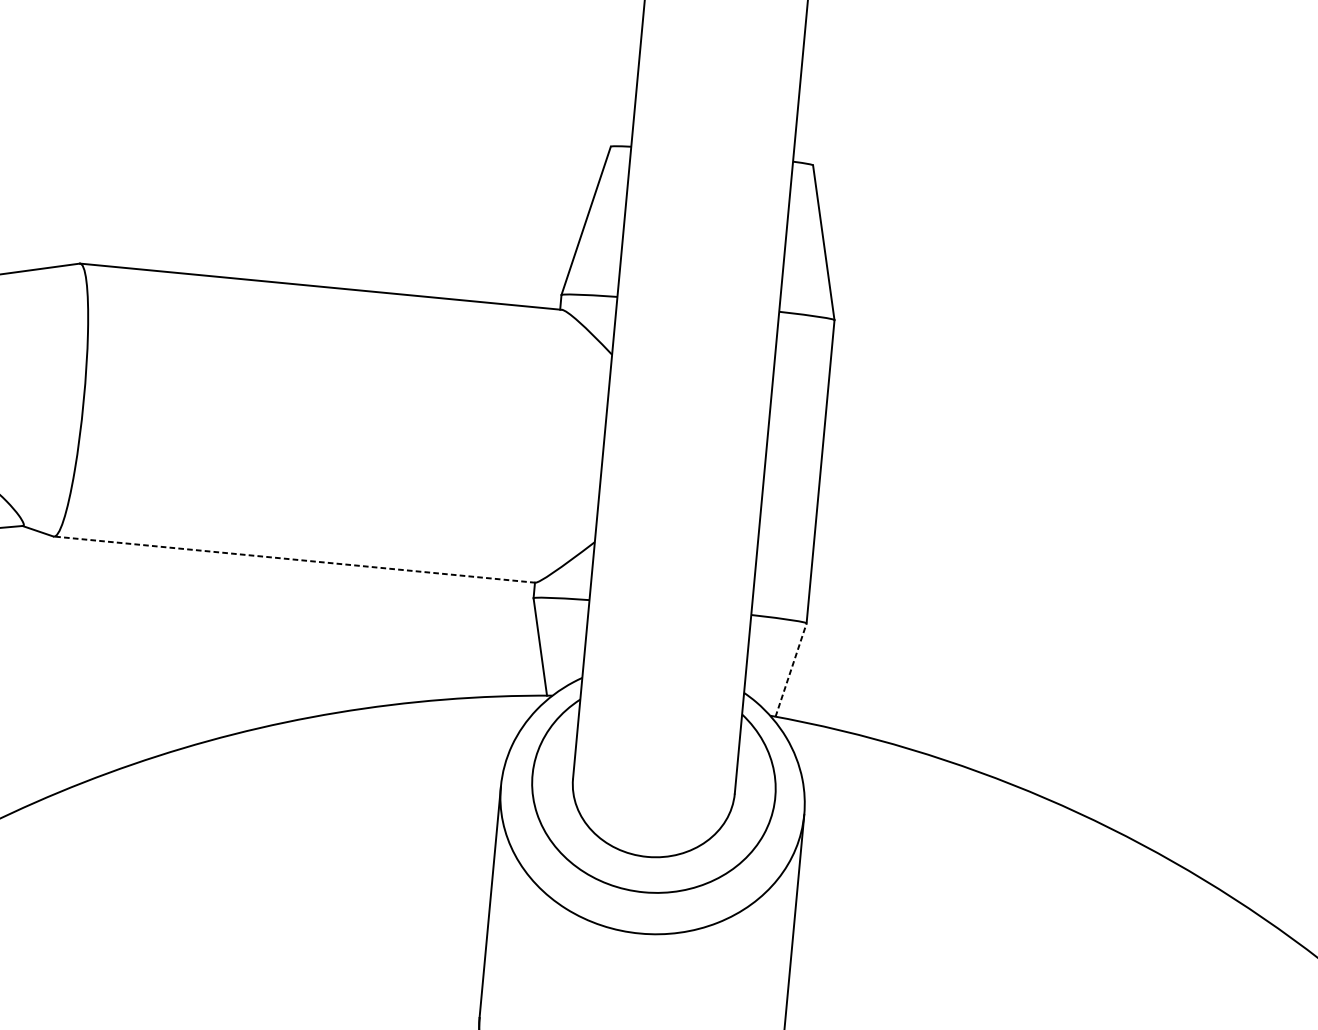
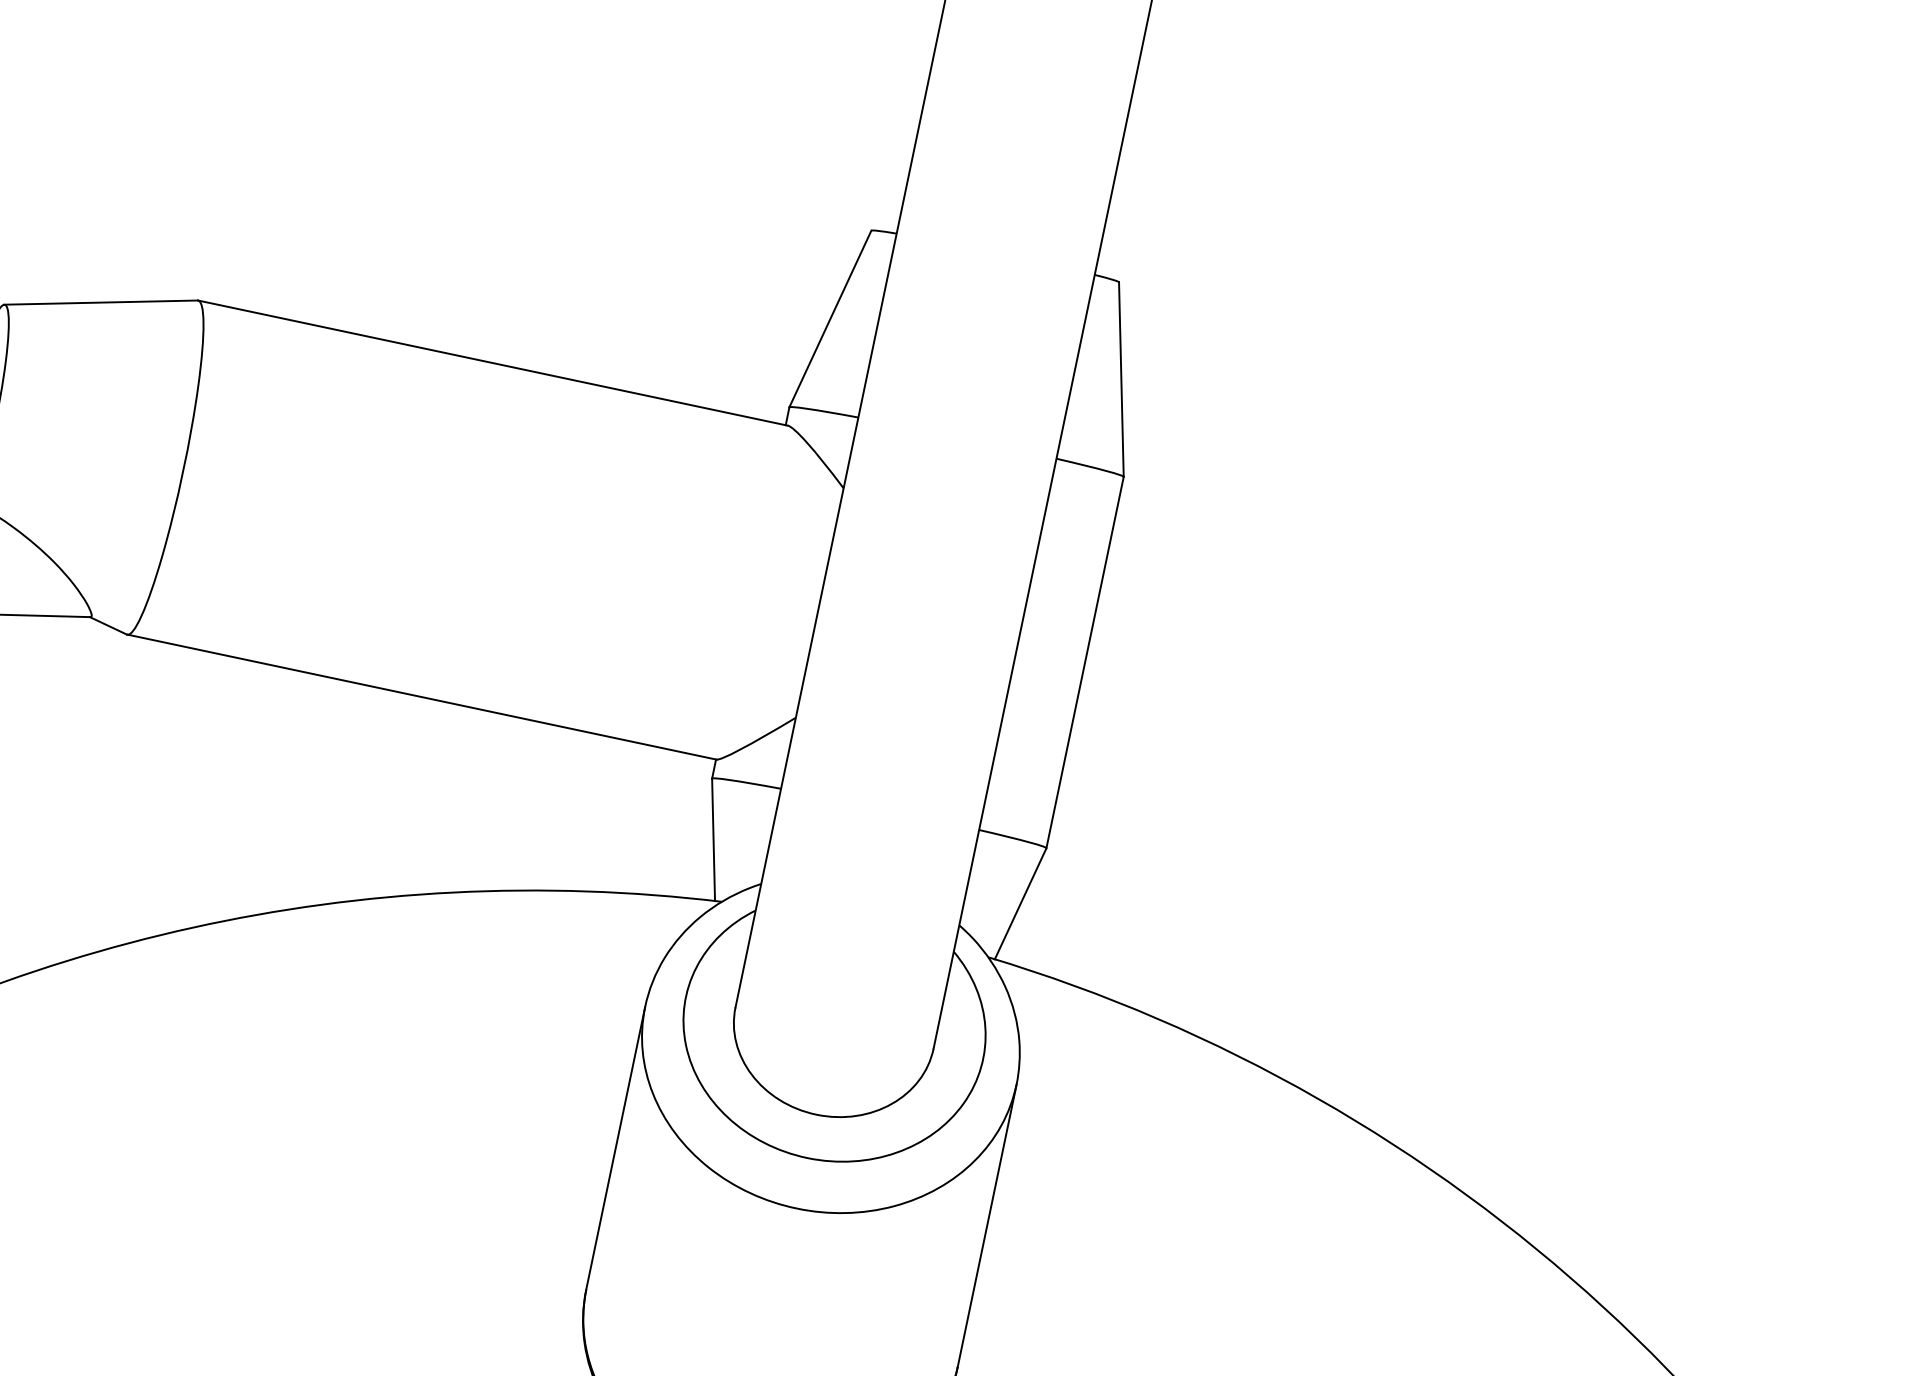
line: (294, 559) -> (421, 697), dashed -> solid
line: (790, 669) -> (1020, 903), dashed -> solid

